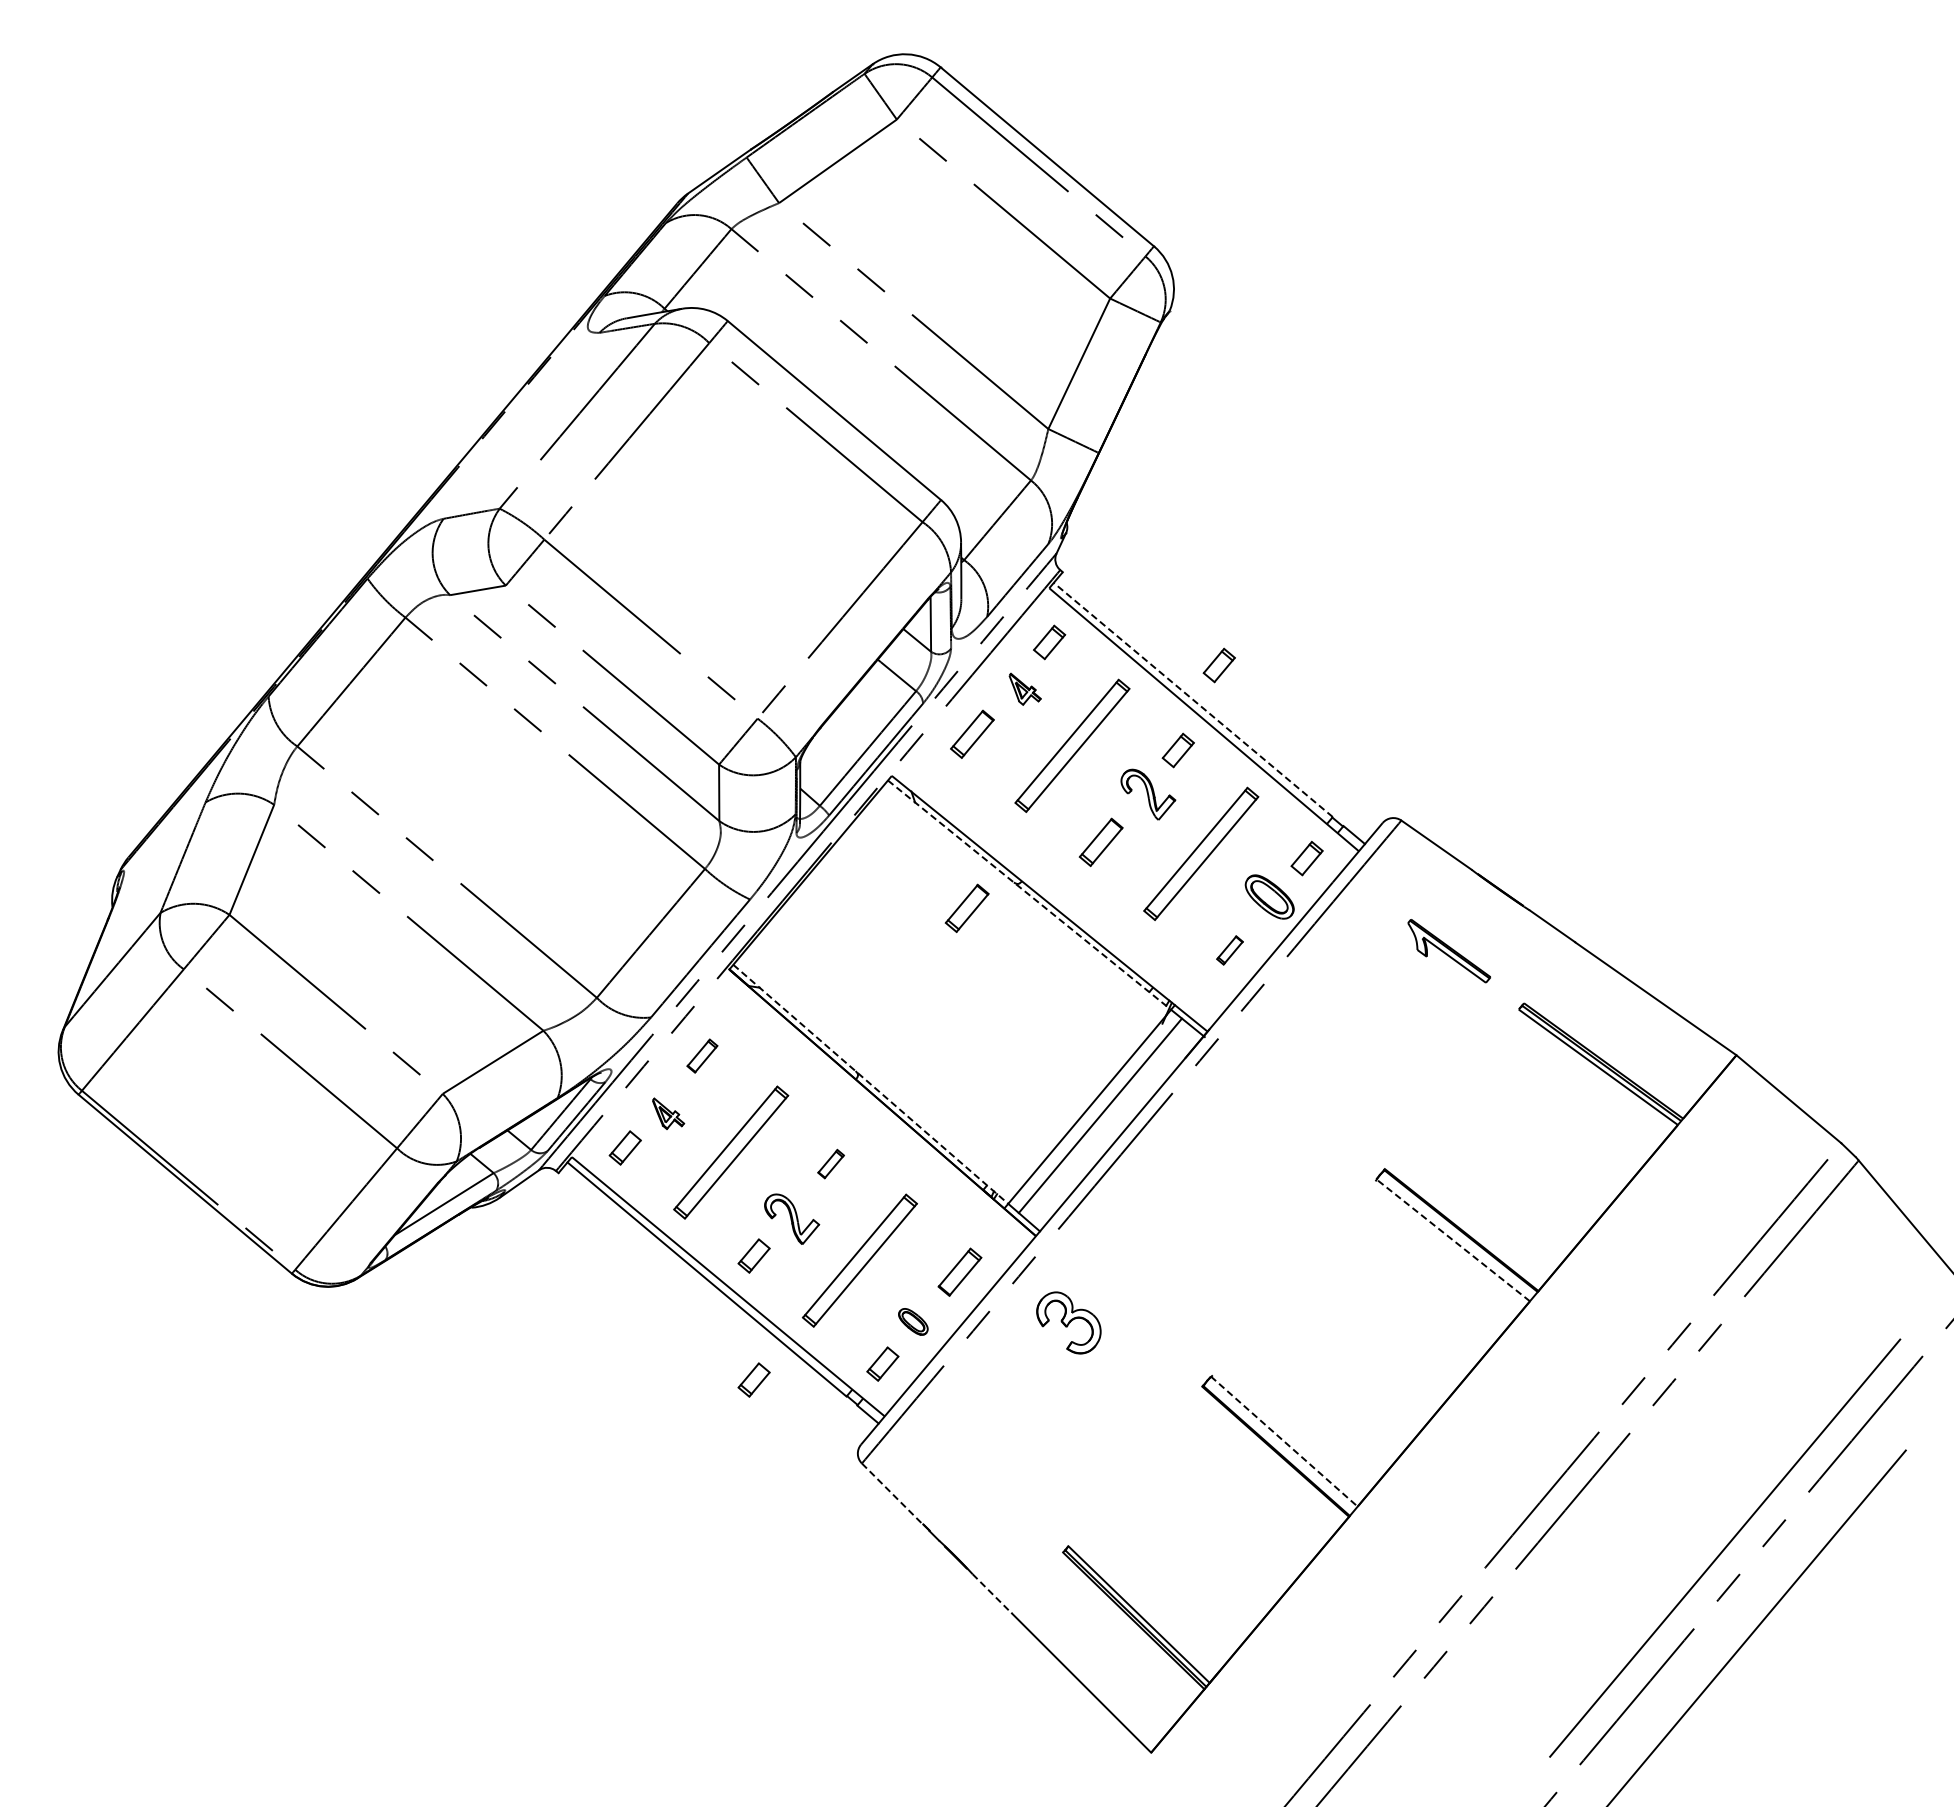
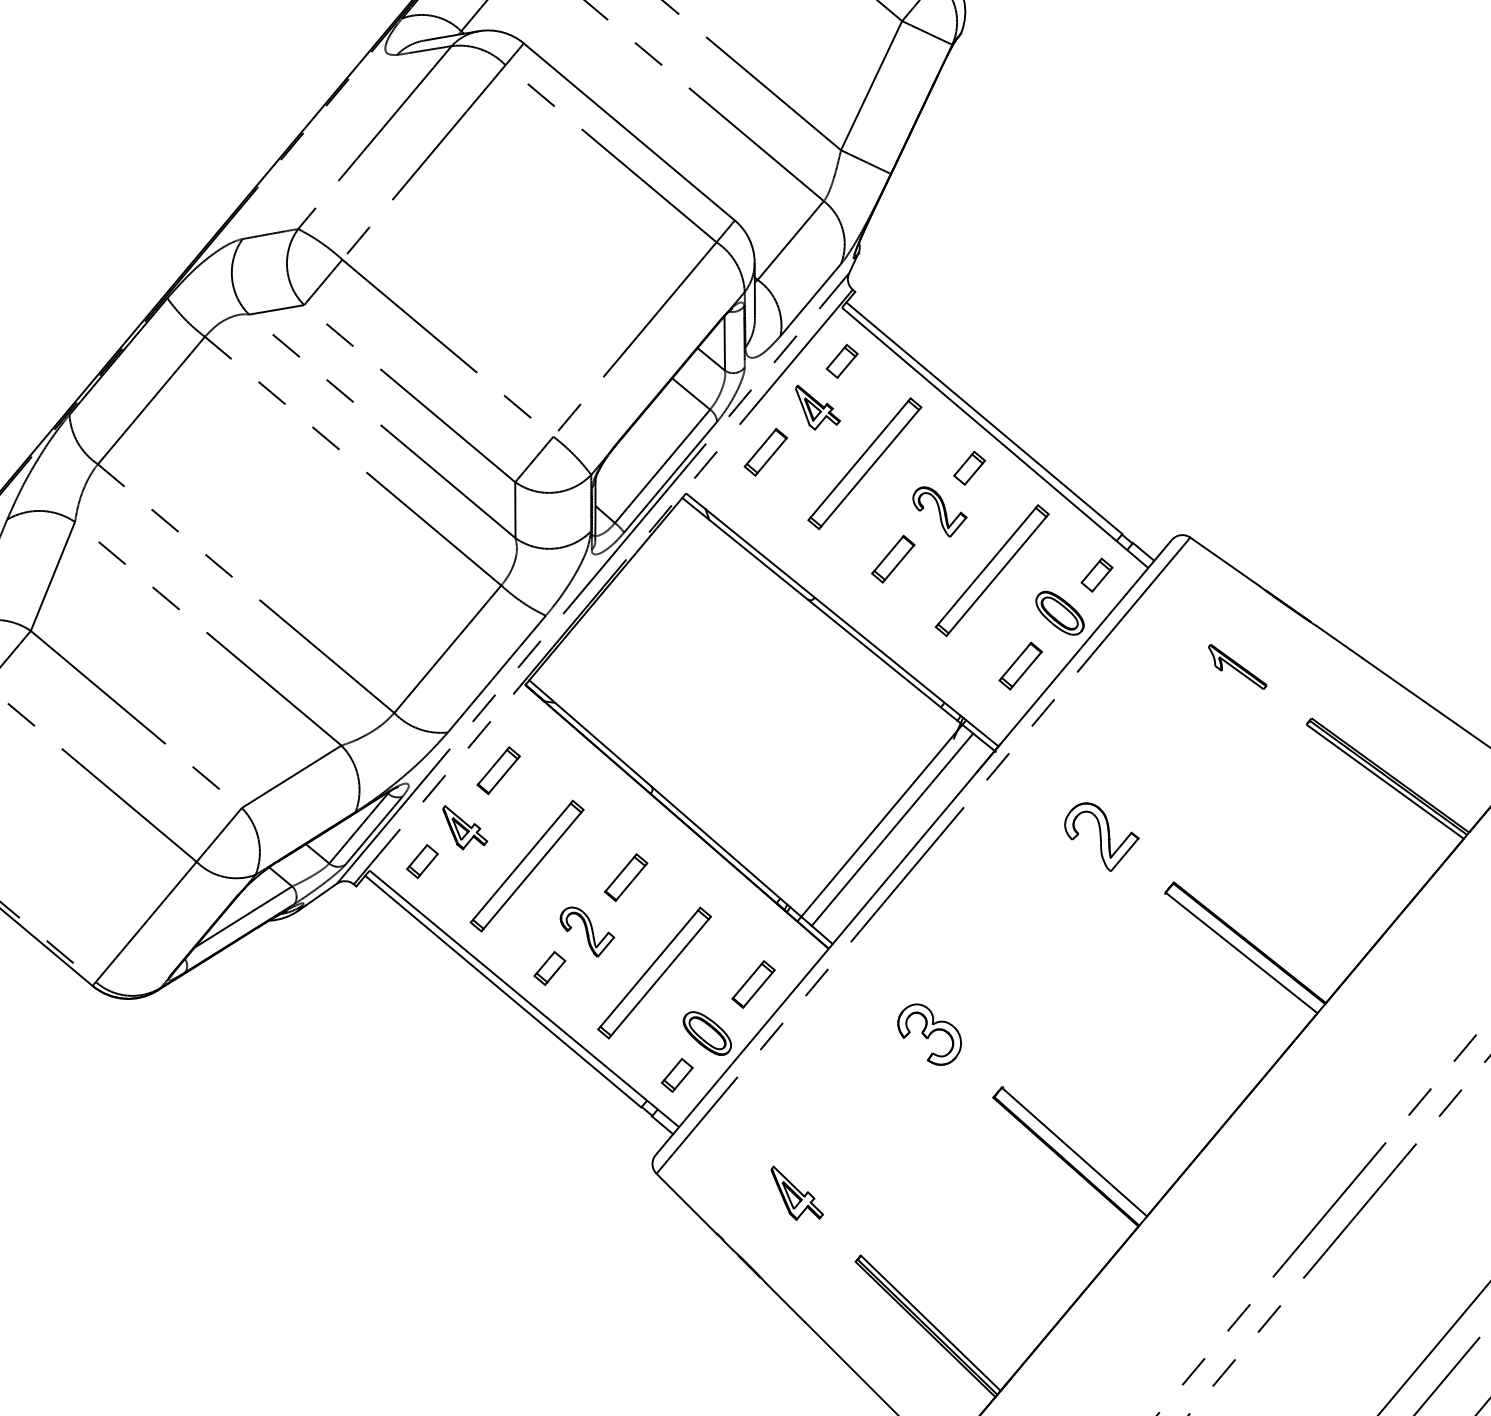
part: (1218, 665) -> (1009, 384), removed
part: (1025, 689) -> (818, 407), size x1.43
line: (1192, 699) -> (983, 417), dashed -> solid
line: (1029, 895) -> (822, 611), dashed -> solid
part: (966, 907) -> (760, 623), removed
part: (1229, 950) -> (1020, 666), size x1.67
part: (1449, 951) -> (1237, 667), size x0.71
part: (702, 1055) -> (498, 770), size x1.43
line: (871, 1084) -> (666, 798), dashed -> solid
part: (668, 1113) -> (465, 827), size x1.43
part: (1312, 1123) -> (1102, 837), added
part: (830, 1163) -> (625, 876), size x1.67
line: (1452, 1239) -> (1240, 952), dashed -> solid
part: (913, 1321) -> (707, 1033), size x1.67
part: (1068, 1322) -> (929, 1034), moved
part: (753, 1379) -> (549, 1090), removed
line: (1284, 1441) -> (1074, 1151), dashed -> solid
part: (1004, 1483) -> (797, 1193), added
line: (892, 1494) -> (686, 1204), dashed -> solid
line: (992, 1593) -> (785, 1302), dashed -> solid

